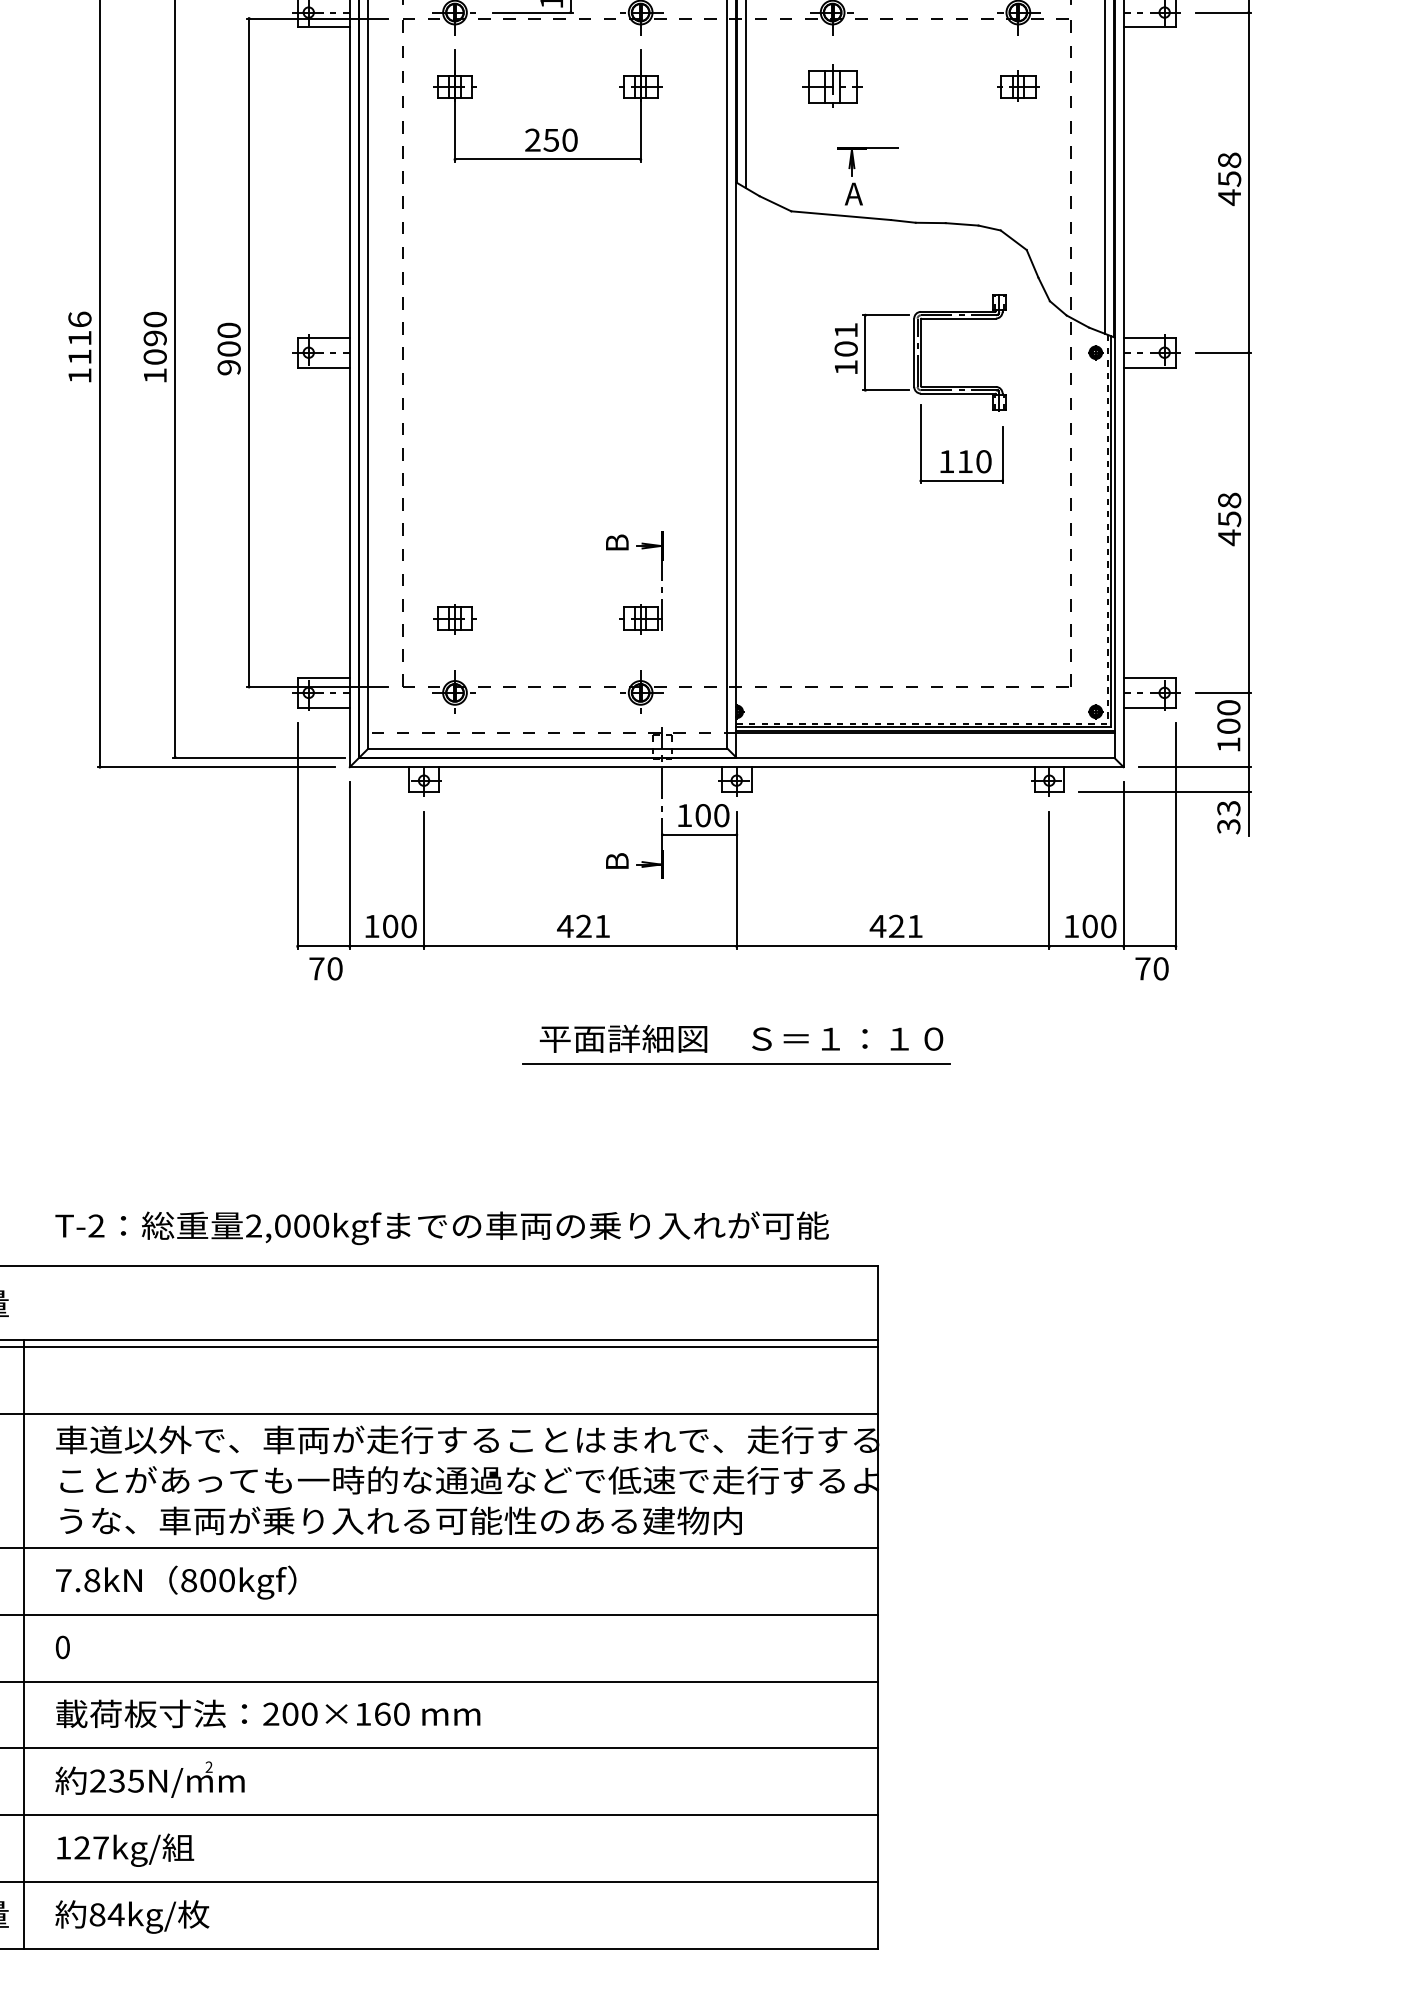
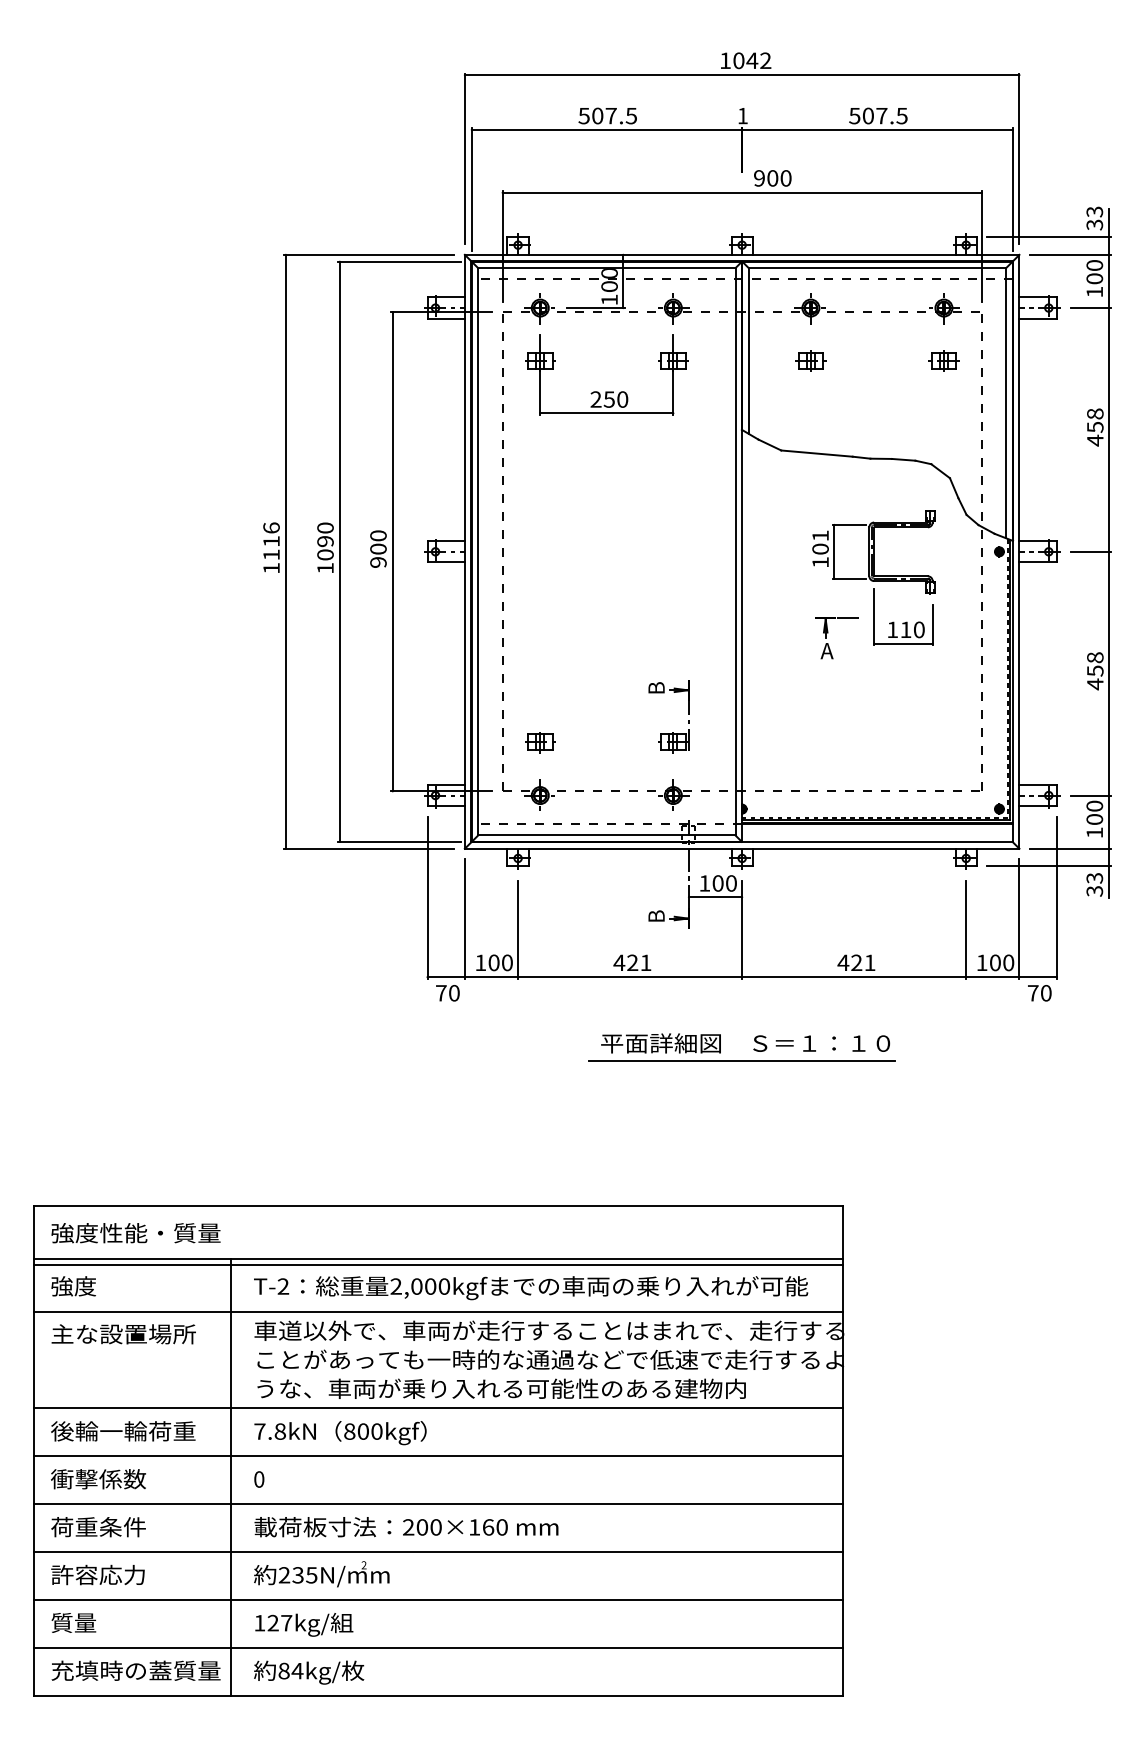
part: (832, 85) -> (810, 360), size x0.71
part: (855, 169) -> (828, 633), moved
text: (442, 1228) -> (531, 1288), moved

